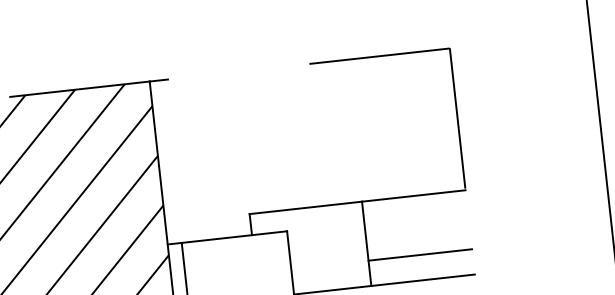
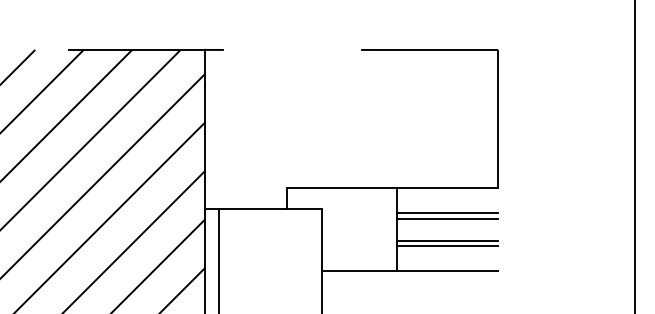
line: (416, 221) -> (447, 213), added
line: (416, 226) -> (447, 218), added
line: (419, 249) -> (447, 240), added

